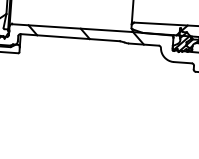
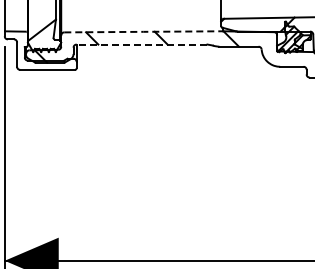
line: (72, 27) -> (143, 31), solid -> dashed
line: (70, 37) -> (141, 44), solid -> dashed

